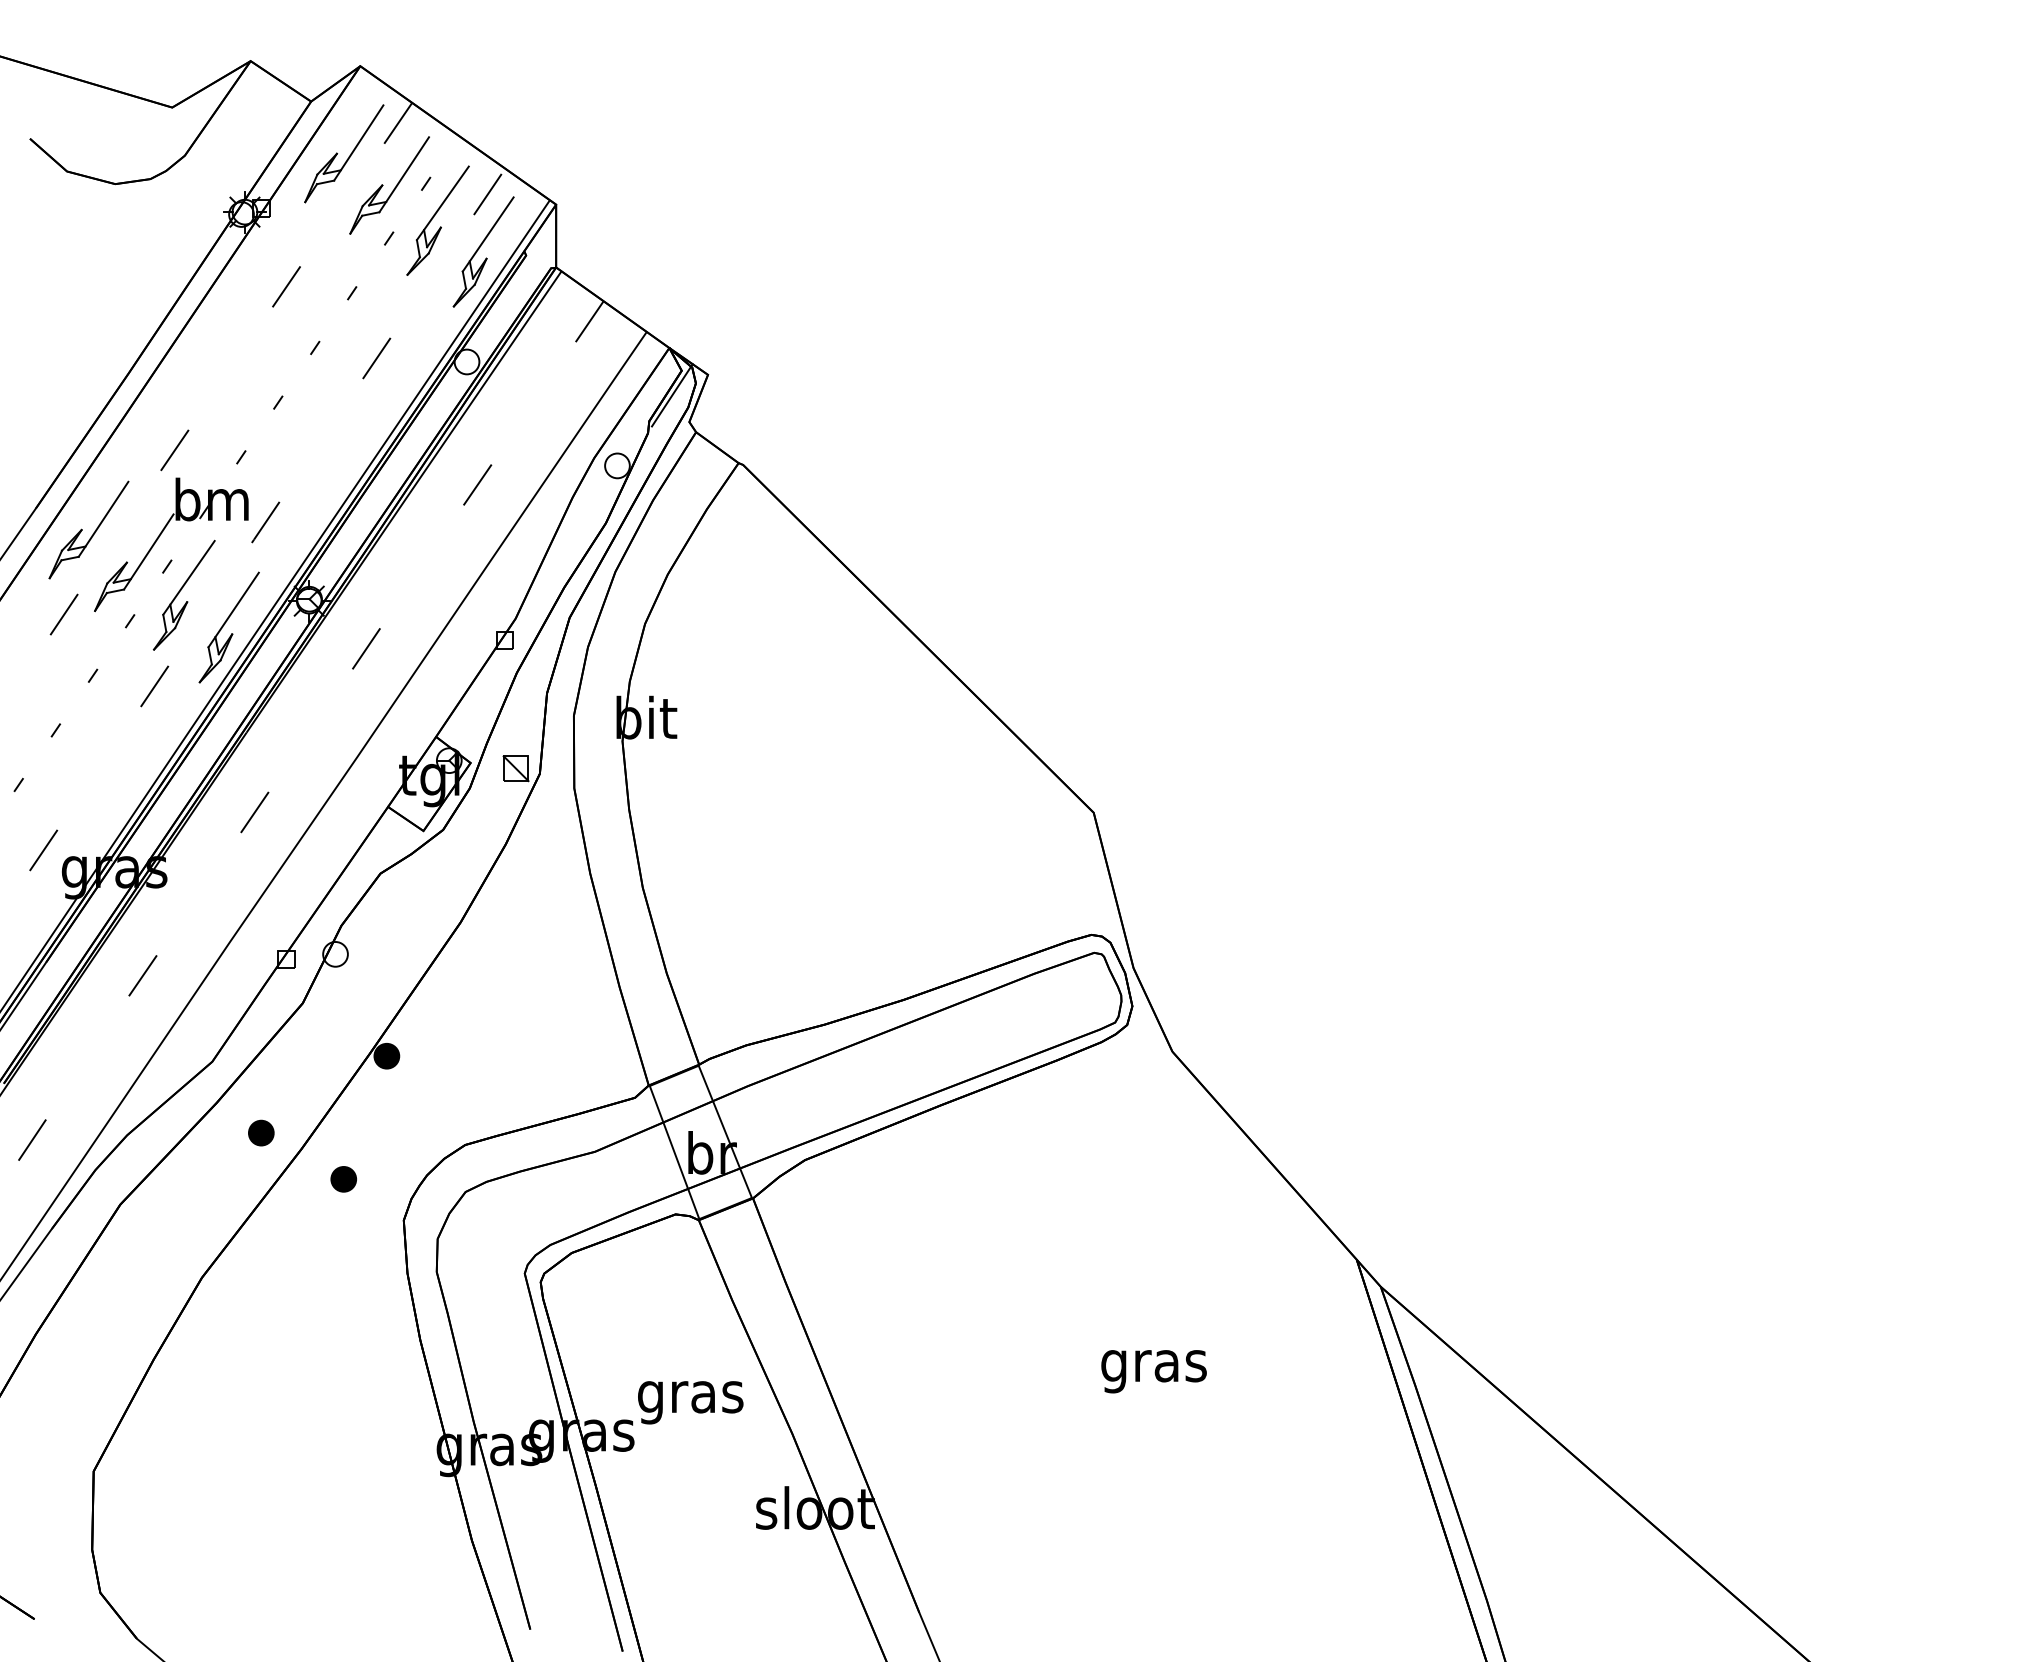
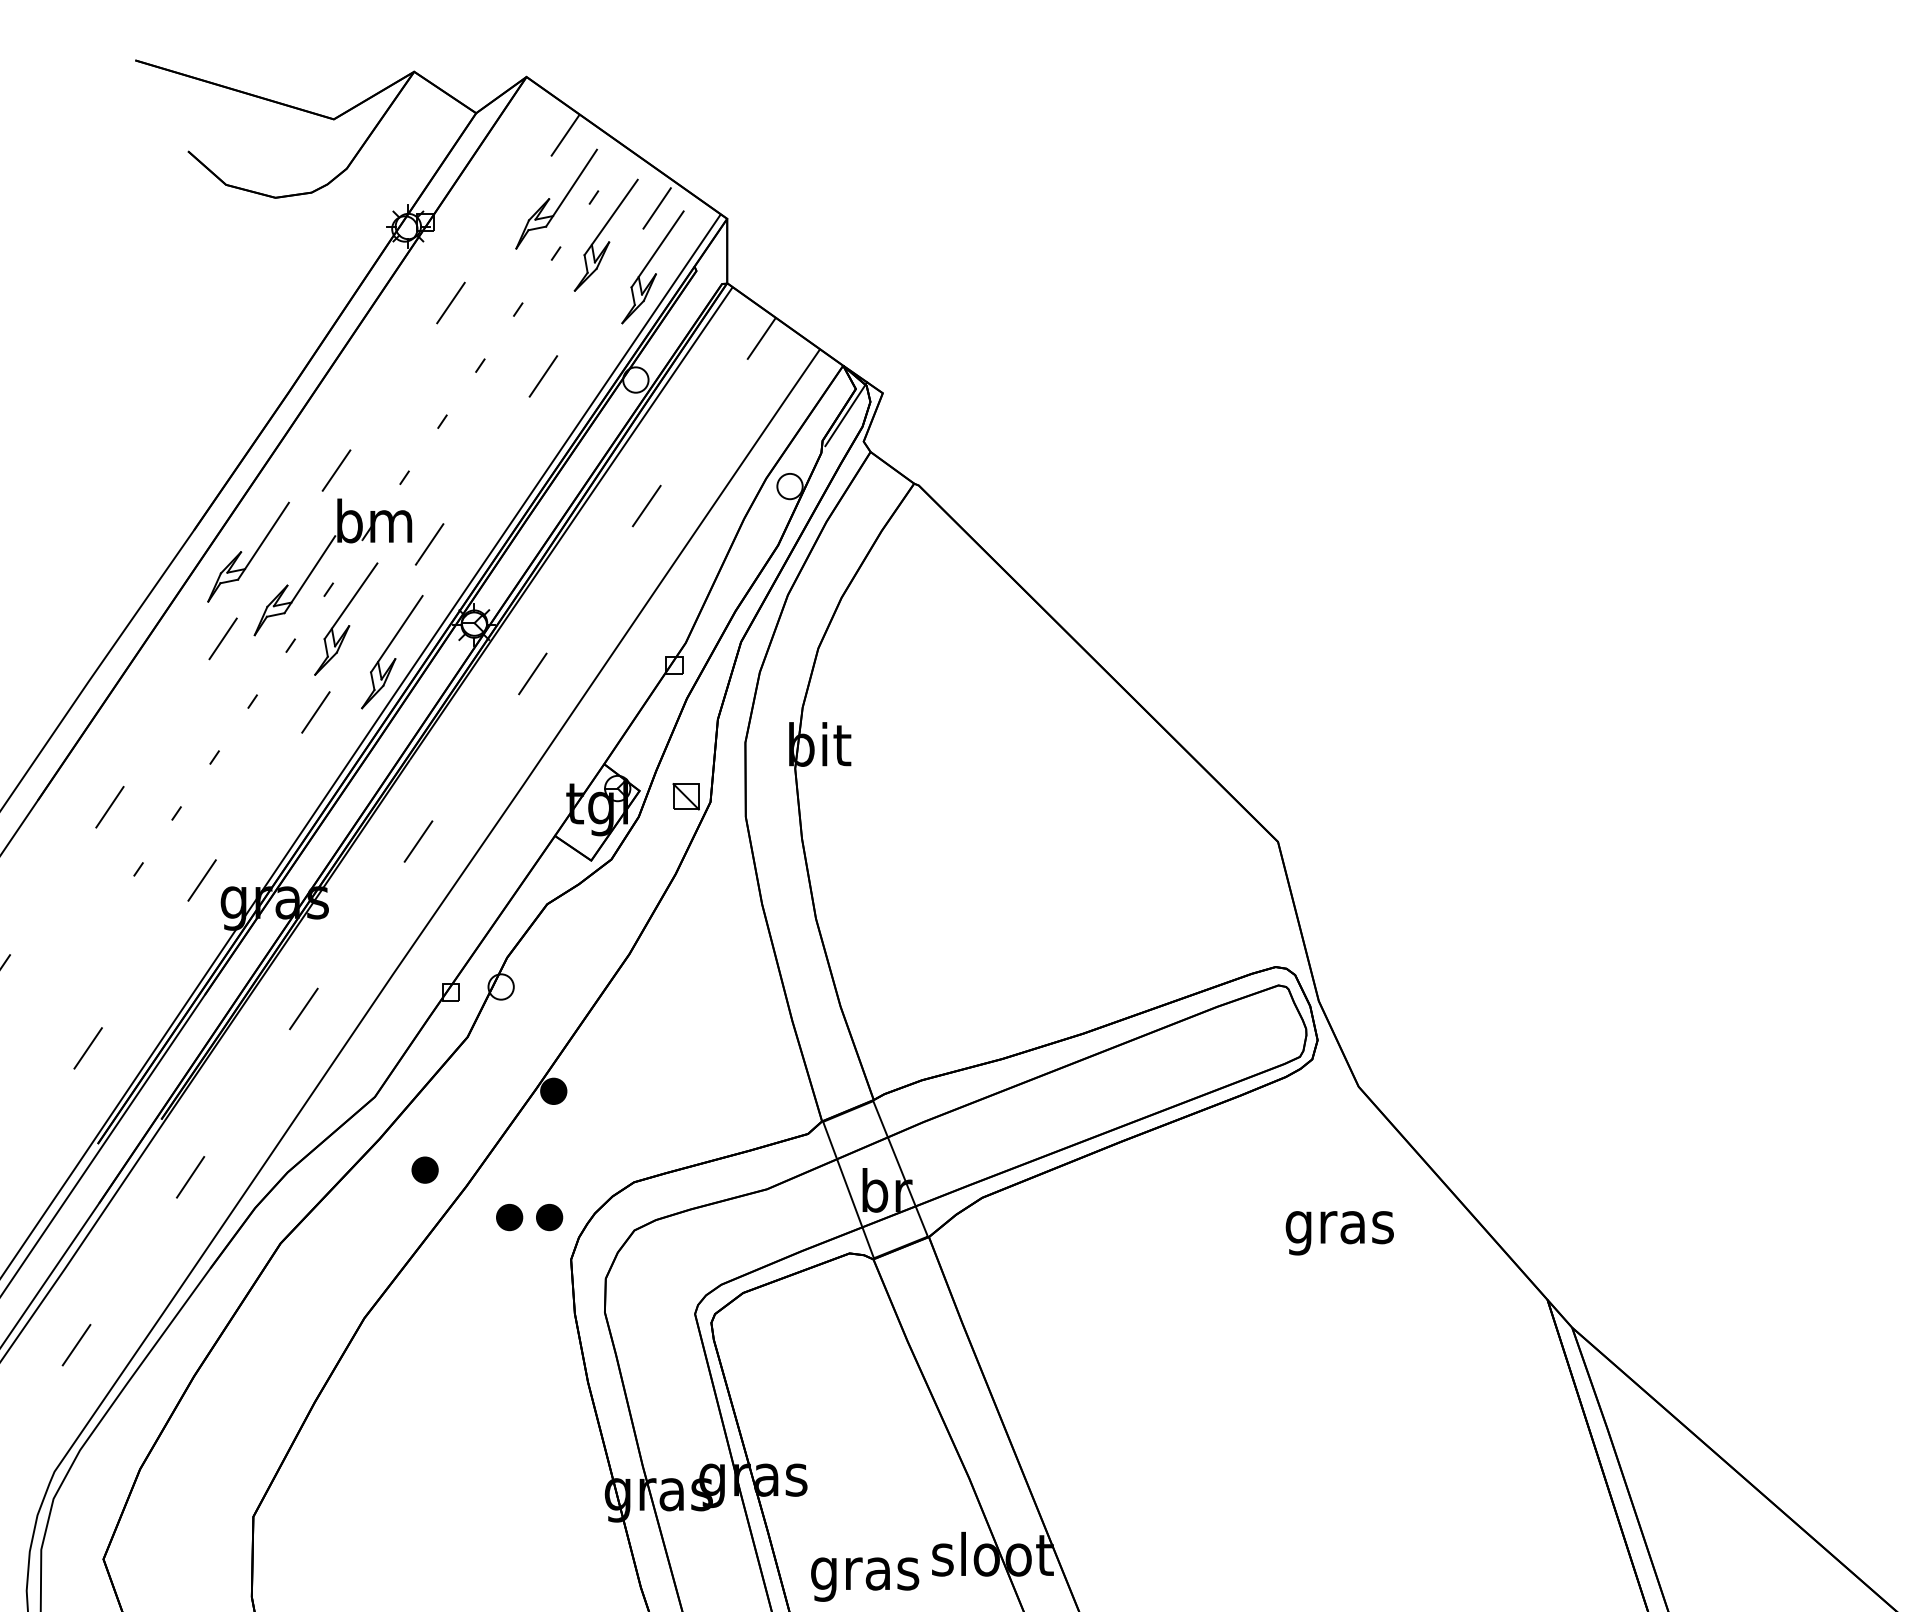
part: (344, 153) -> (510, 166), removed
part: (382, 1179) -> (549, 1217), added
text: (1153, 1371) -> (1339, 1233), moved
text: (690, 1402) -> (864, 1579), moved

